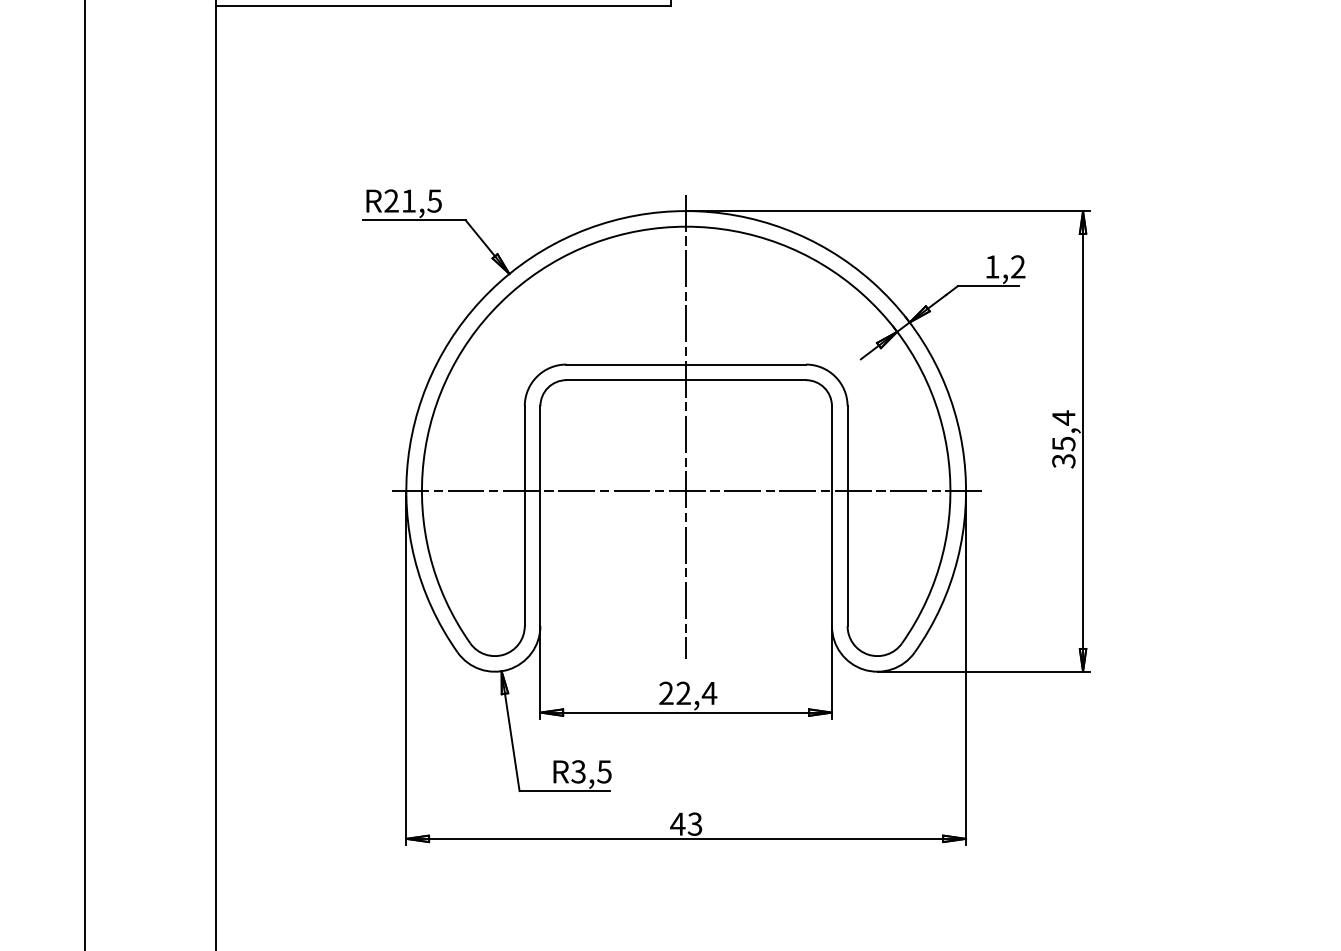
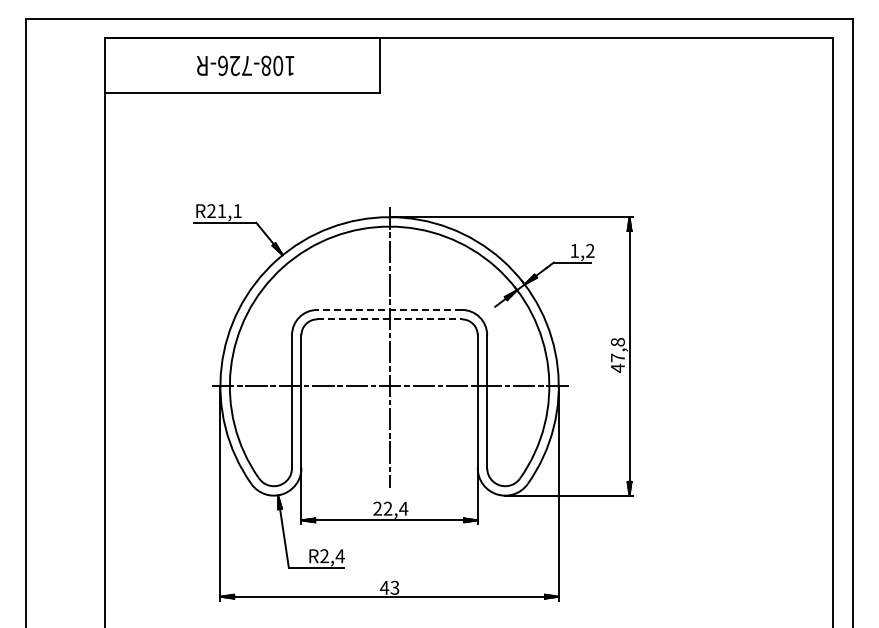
text: (434, 201) -> (237, 211), R21,5 -> R21,1
line: (686, 363) -> (389, 309), solid -> dashed
line: (687, 380) -> (390, 319), solid -> dashed
text: (1063, 439) -> (617, 355), 35,4 -> 47,8
text: (591, 772) -> (332, 556), R3,5 -> R2,4

